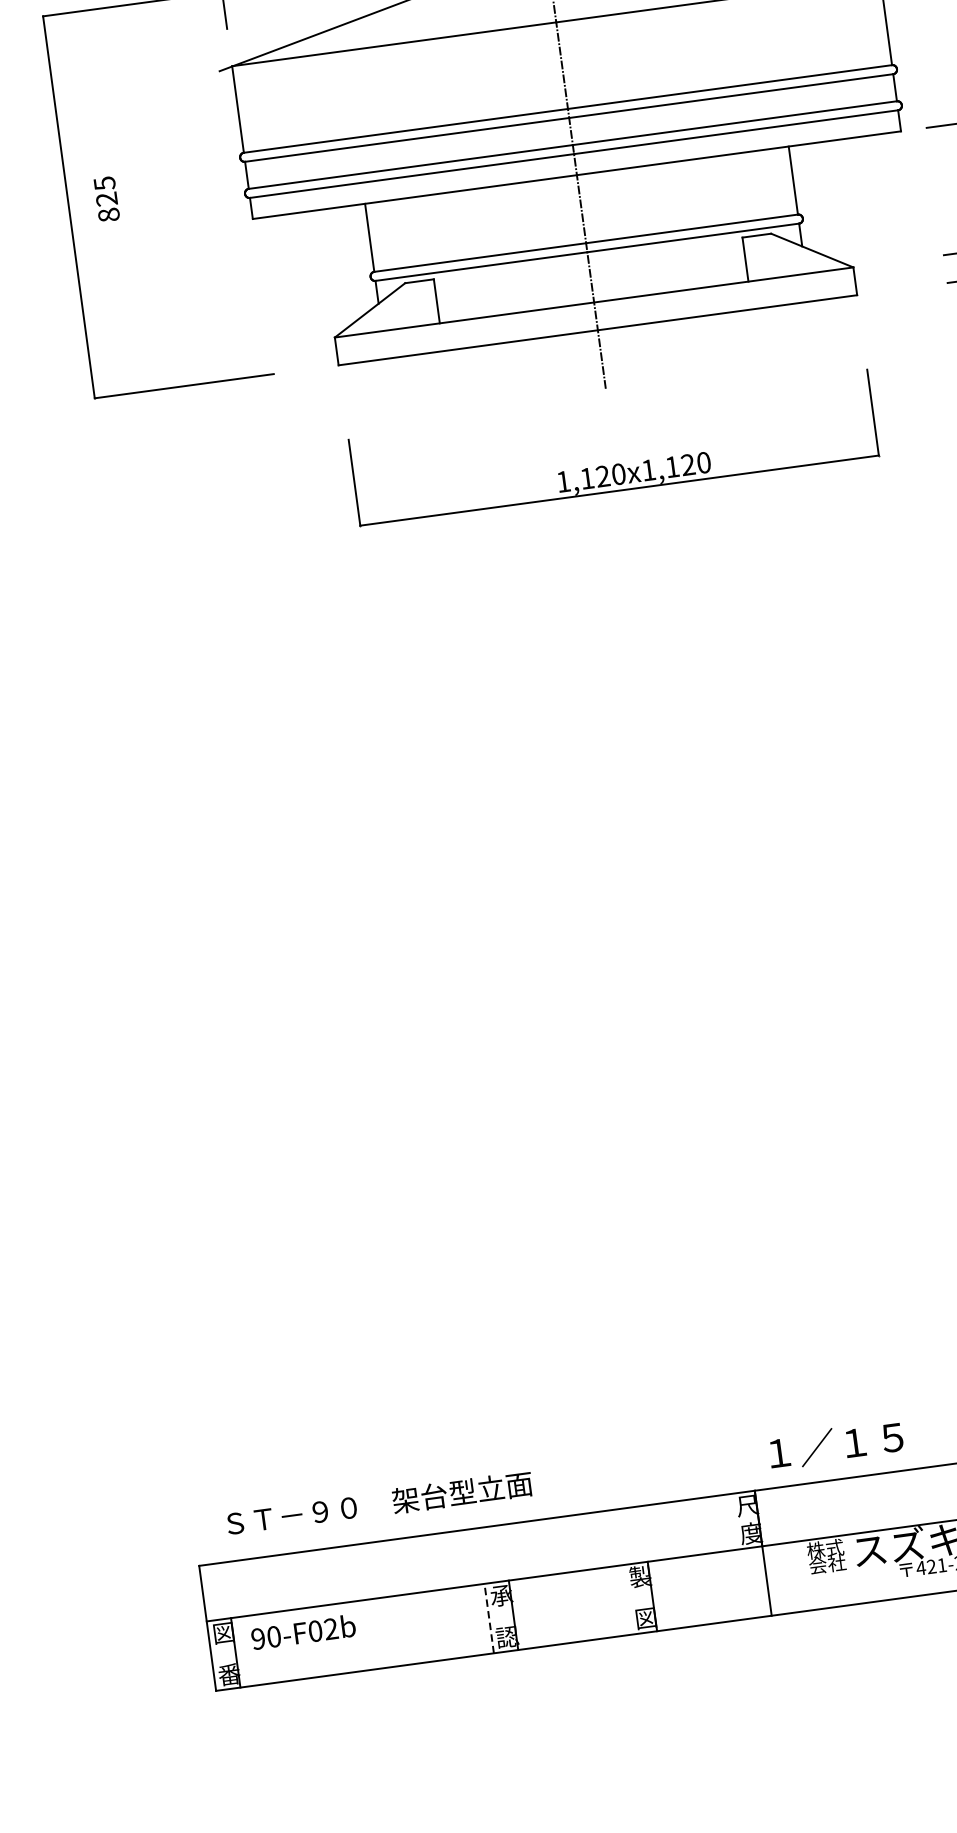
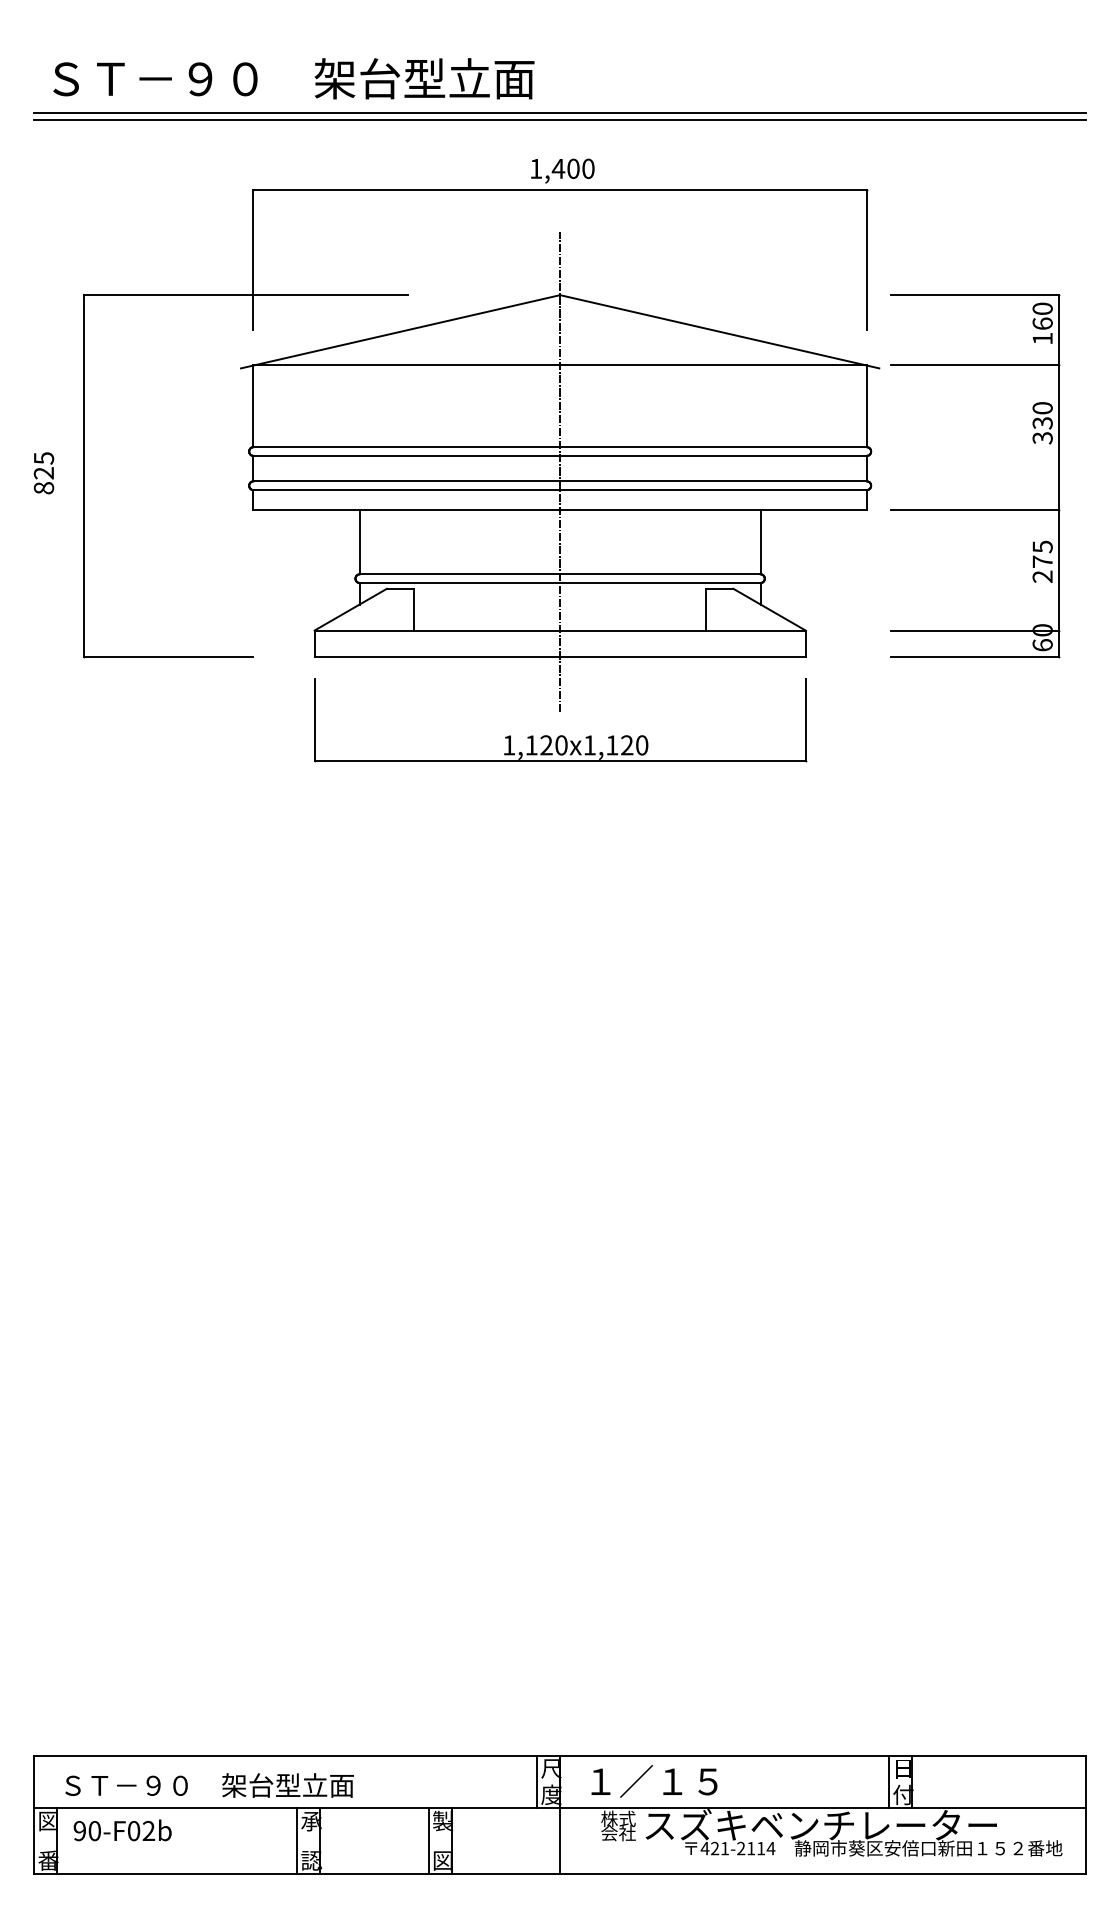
text: (106, 199) -> (43, 473), moved
part: (616, 464) -> (560, 735), moved
text: (836, 1445) -> (654, 1781), moved
text: (379, 1503) -> (209, 1785), moved
line: (734, 1521) -> (537, 1781), added
line: (628, 1600) -> (428, 1841), added
line: (489, 1618) -> (297, 1841), dashed -> solid

